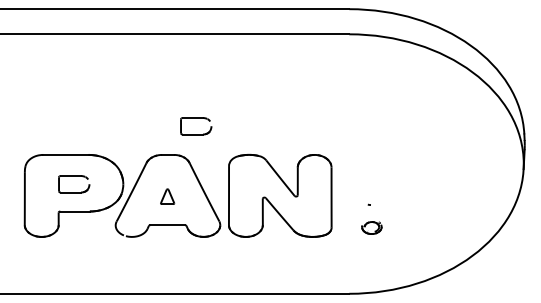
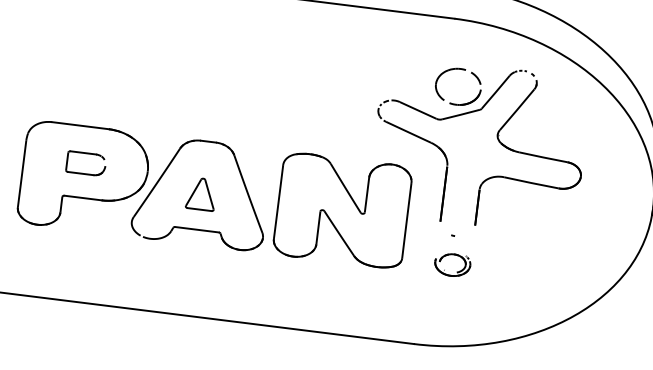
part: (196, 118) -> (249, 100), removed
part: (394, 125) -> (496, 140), added
part: (167, 196) -> (201, 193), size x1.67
part: (371, 227) -> (452, 264), size x1.43

